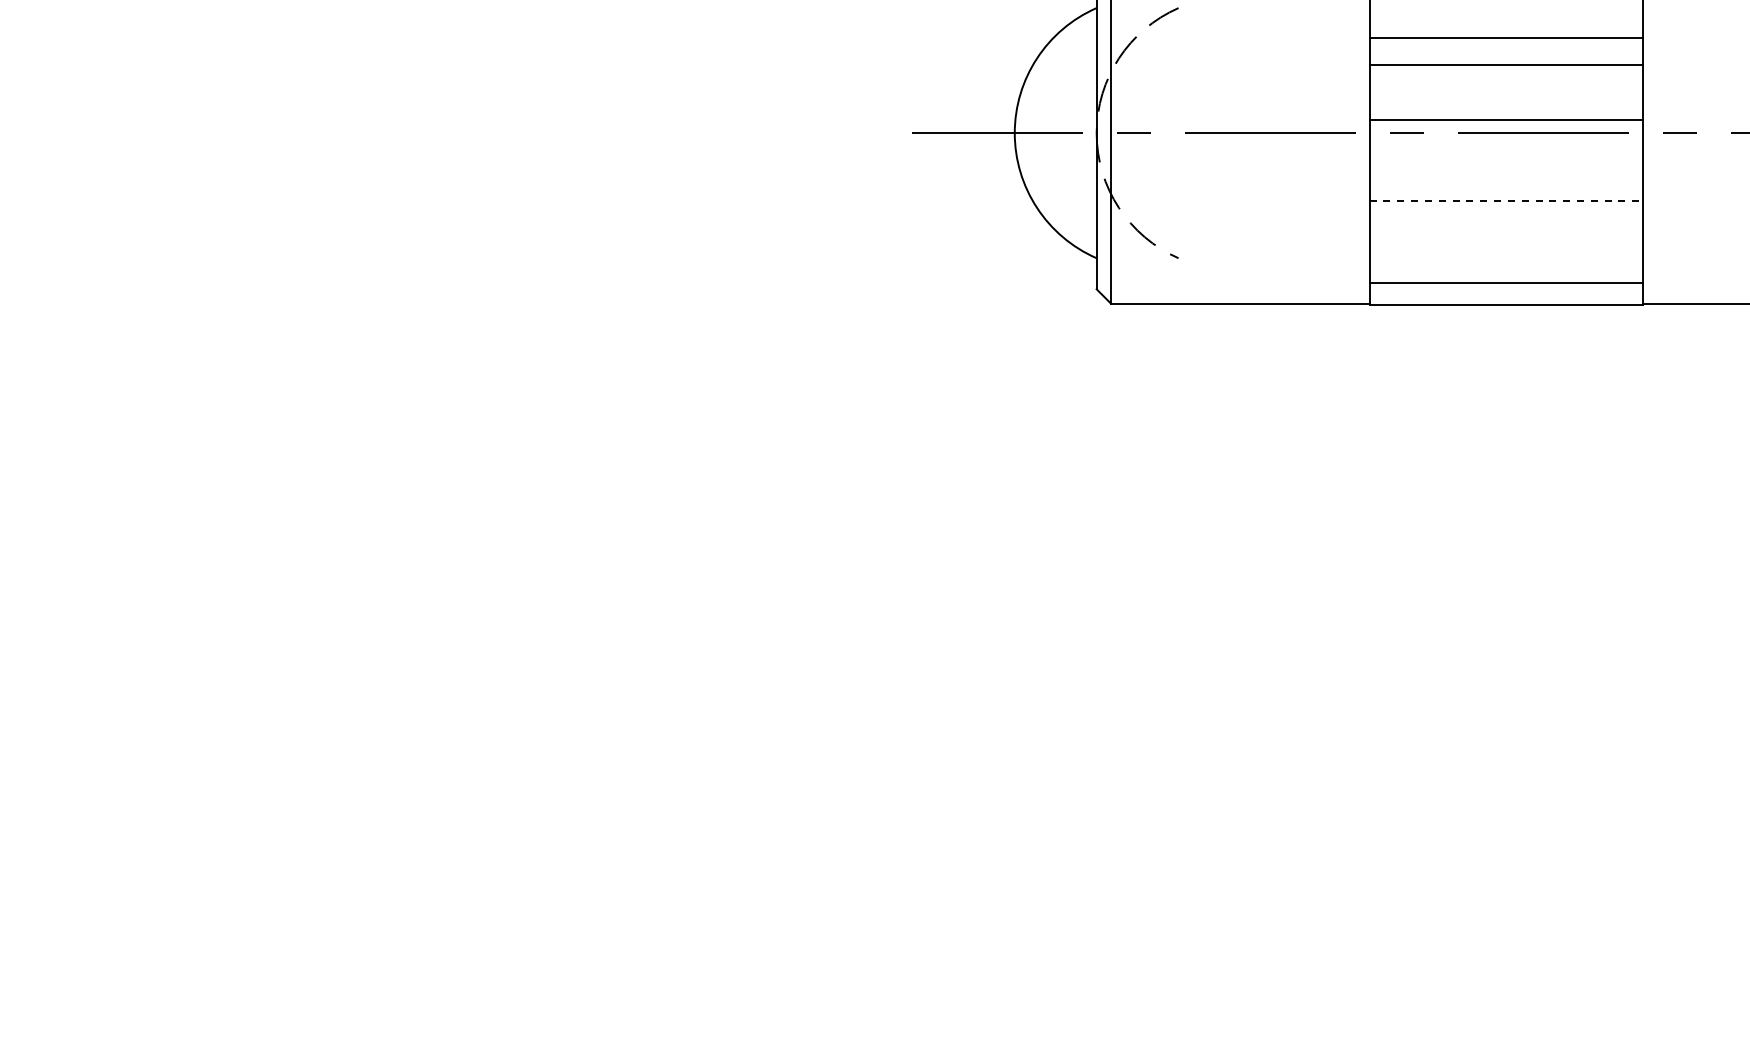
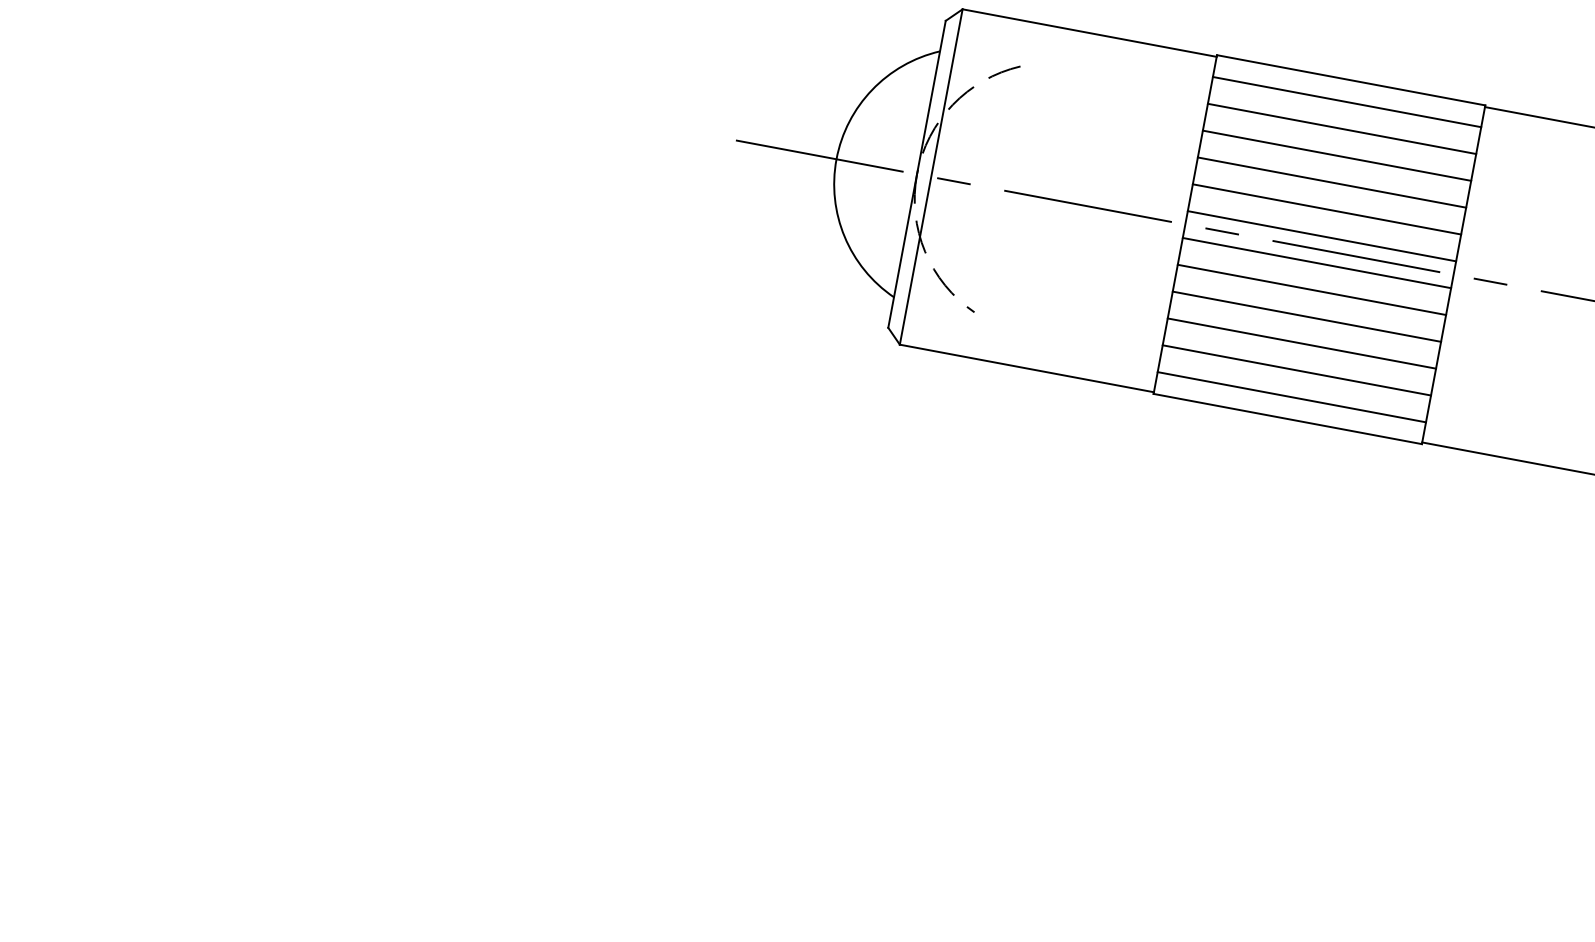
line: (1505, 10) -> (1341, 128), added
line: (1505, 92) -> (1326, 209), added
line: (1505, 146) -> (1316, 262), added
line: (1505, 174) -> (1311, 290), added
line: (1506, 201) -> (1307, 316), dashed -> solid
line: (1505, 228) -> (1301, 343), added
line: (1505, 256) -> (1296, 370), added

